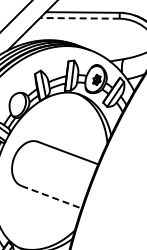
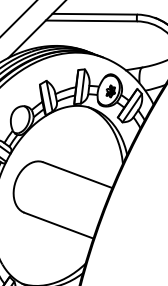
line: (79, 18) -> (90, 21), dashed -> solid
line: (52, 197) -> (59, 225), dashed -> solid

